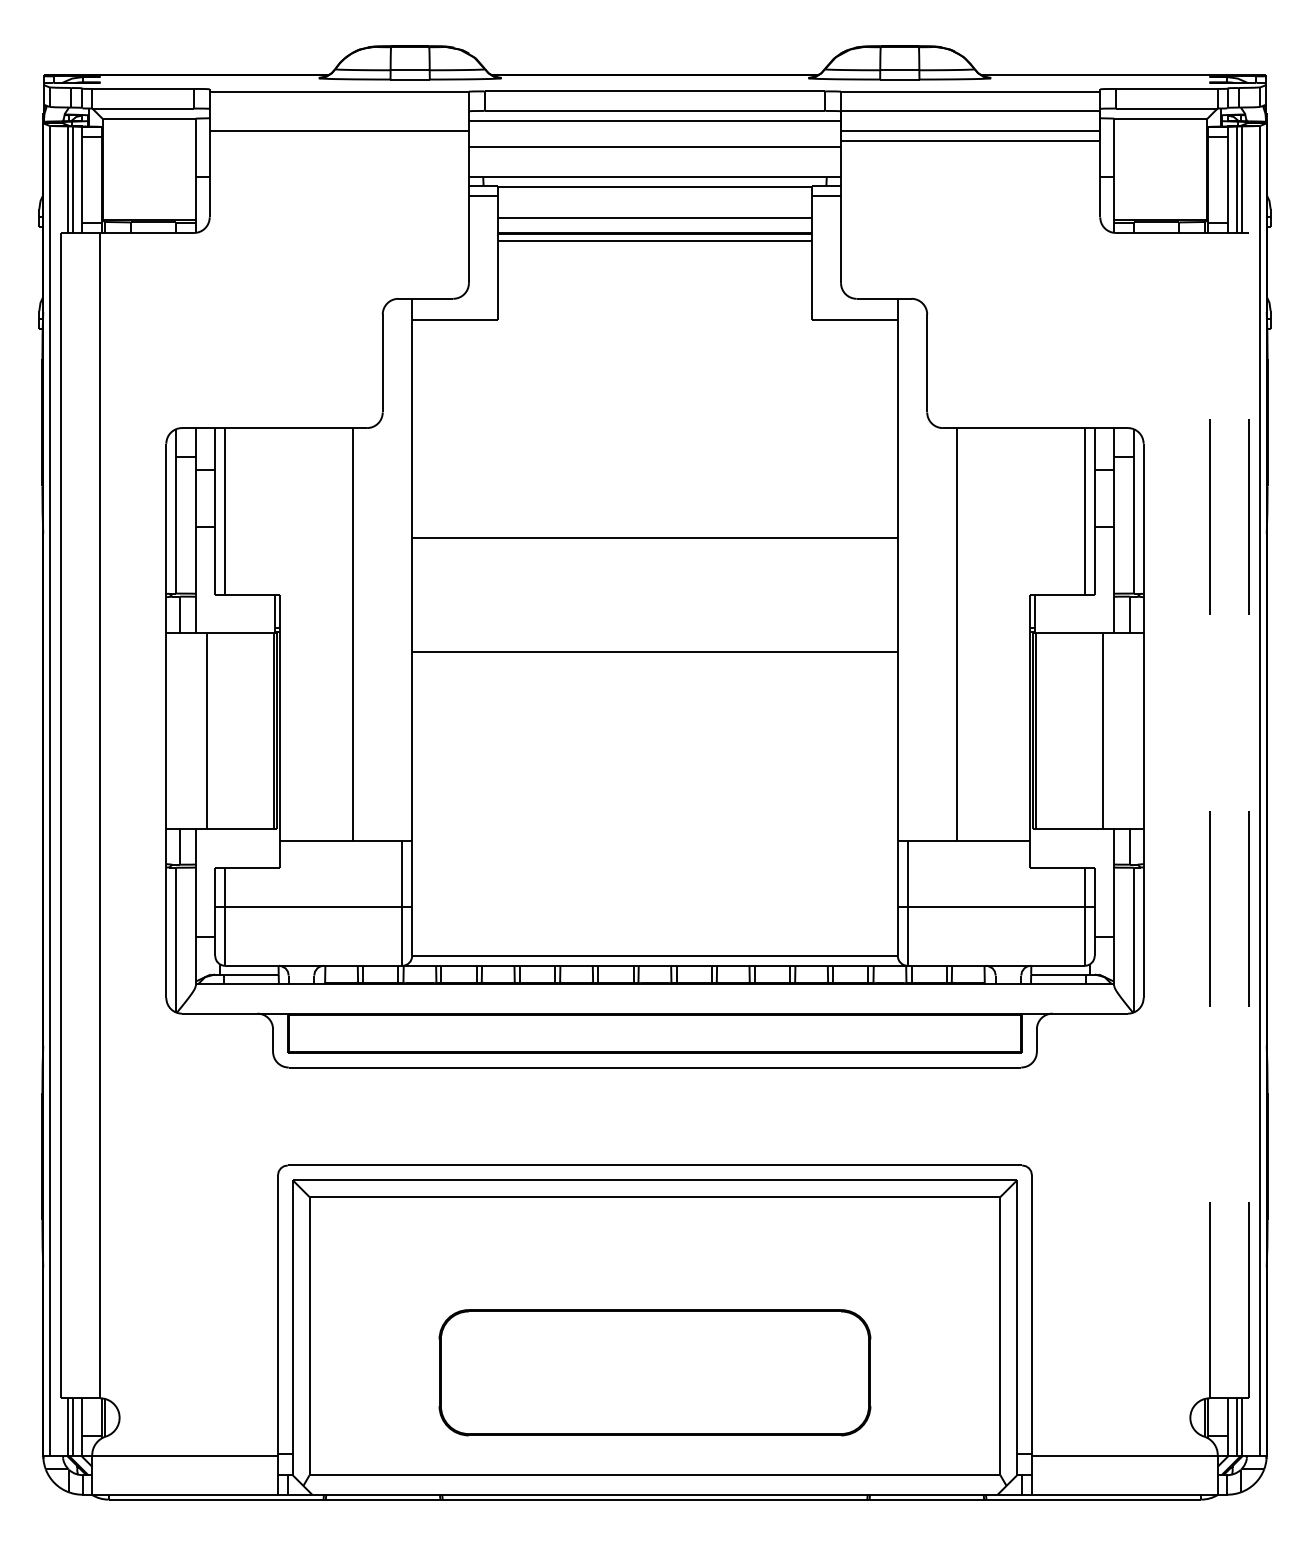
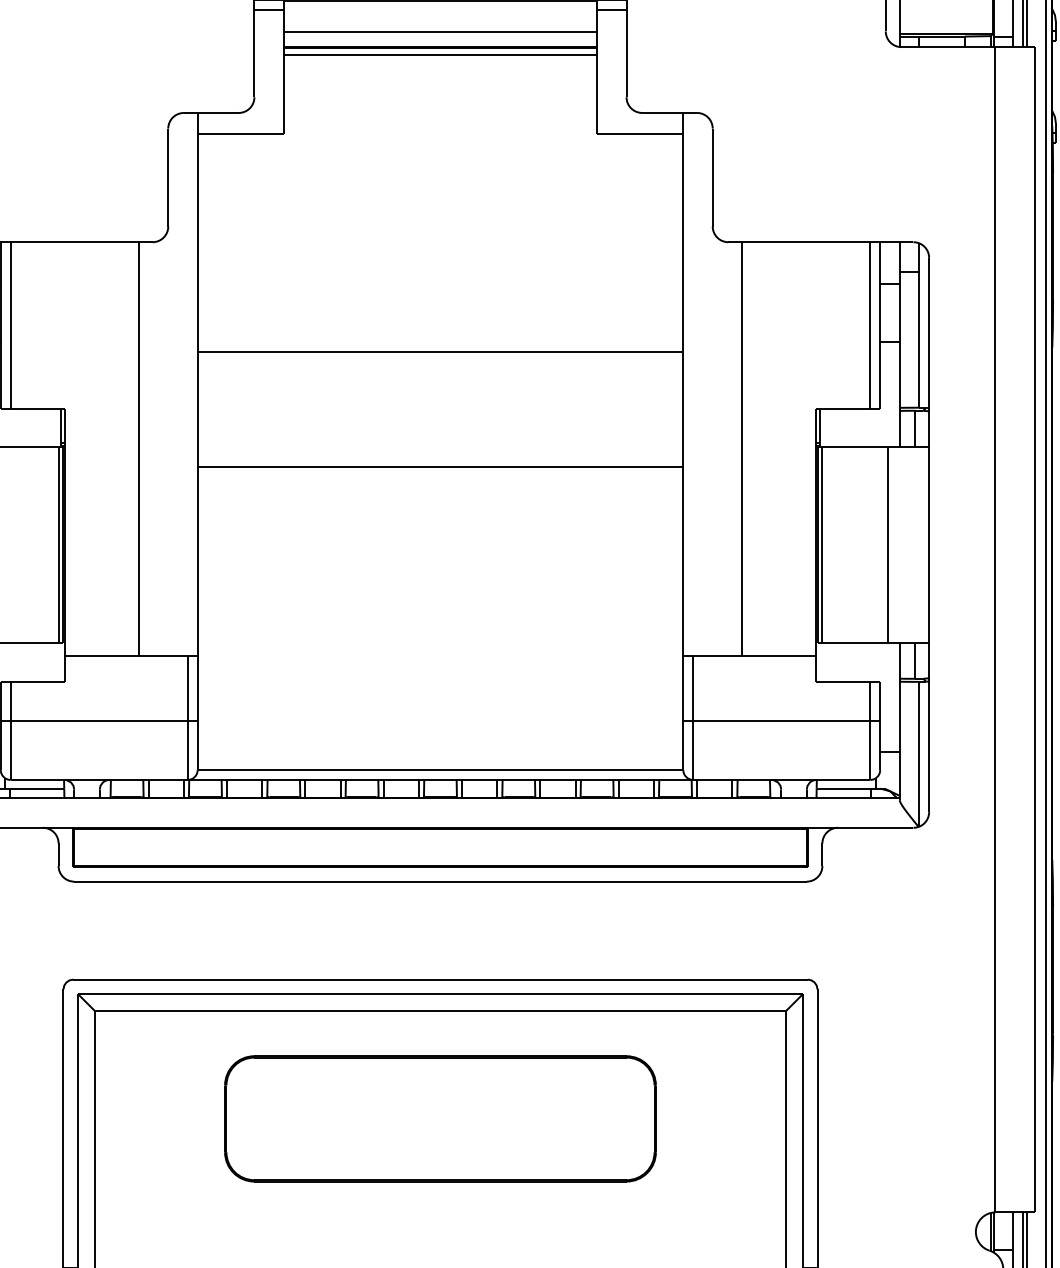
line: (1209, 815) -> (995, 629), dashed -> solid
line: (1249, 815) -> (1035, 629), dashed -> solid
part: (654, 1372) -> (440, 1118), moved

